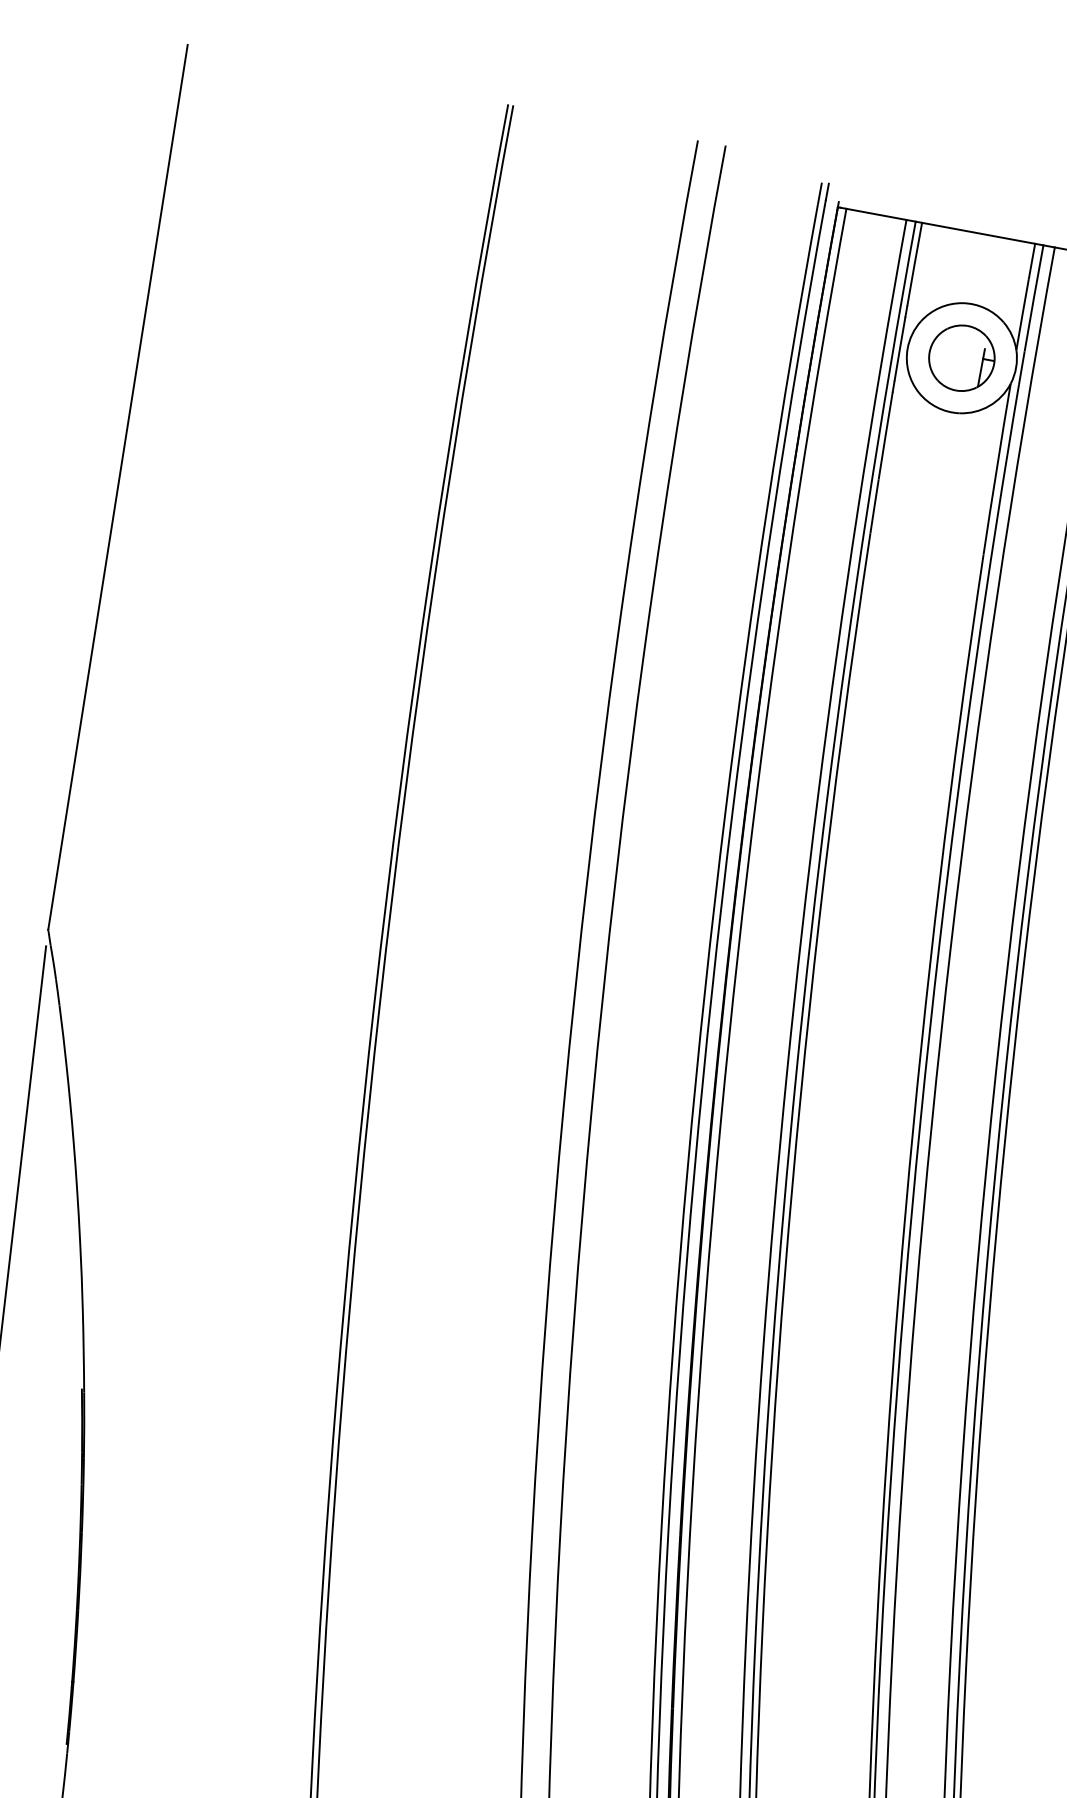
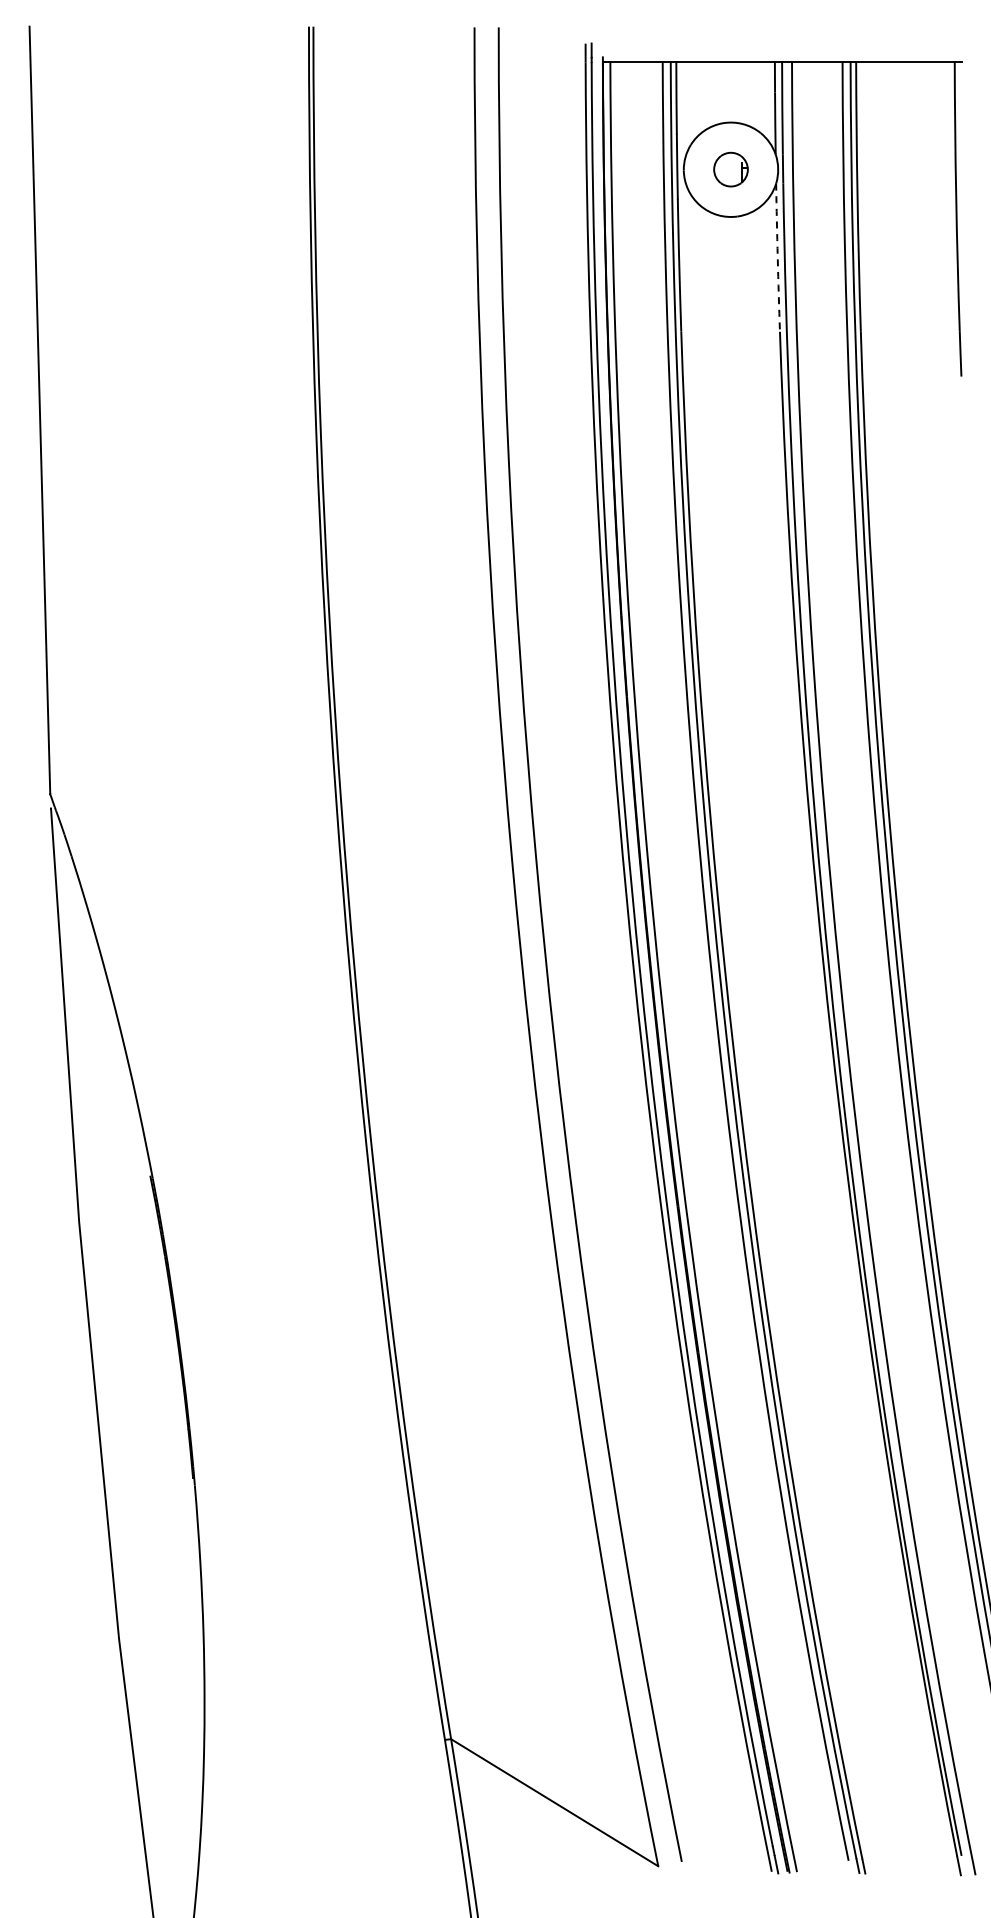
part: (961, 357) -> (730, 169), size x0.6
arc: (996, 468) -> (777, 257), solid -> dashed

